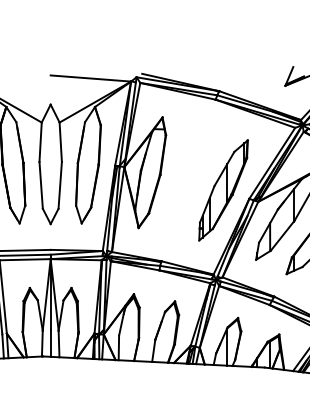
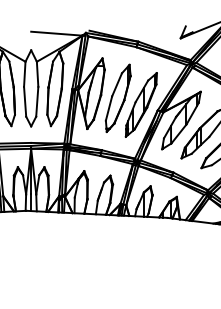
part: (186, 180) -> (117, 98), added

